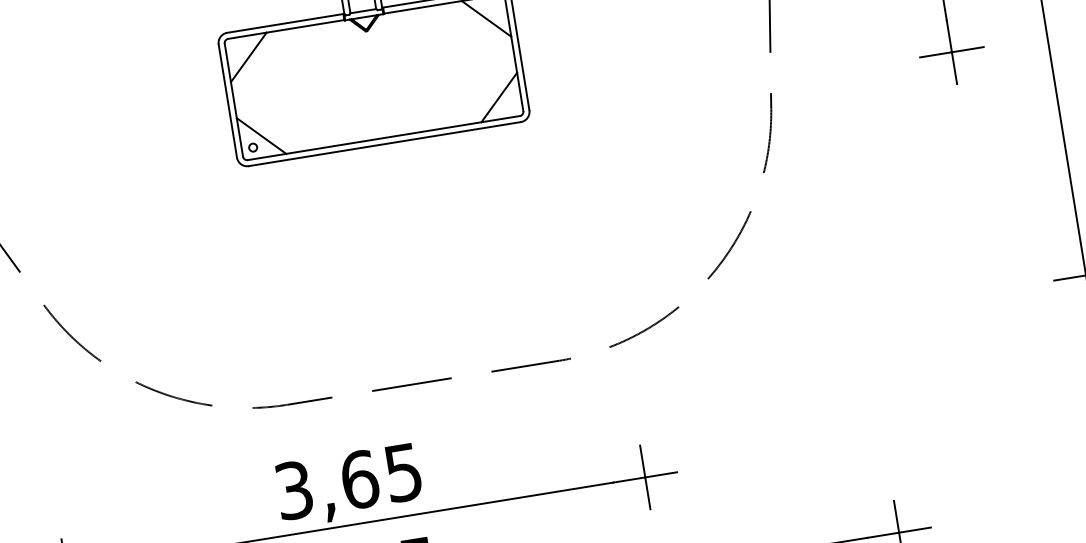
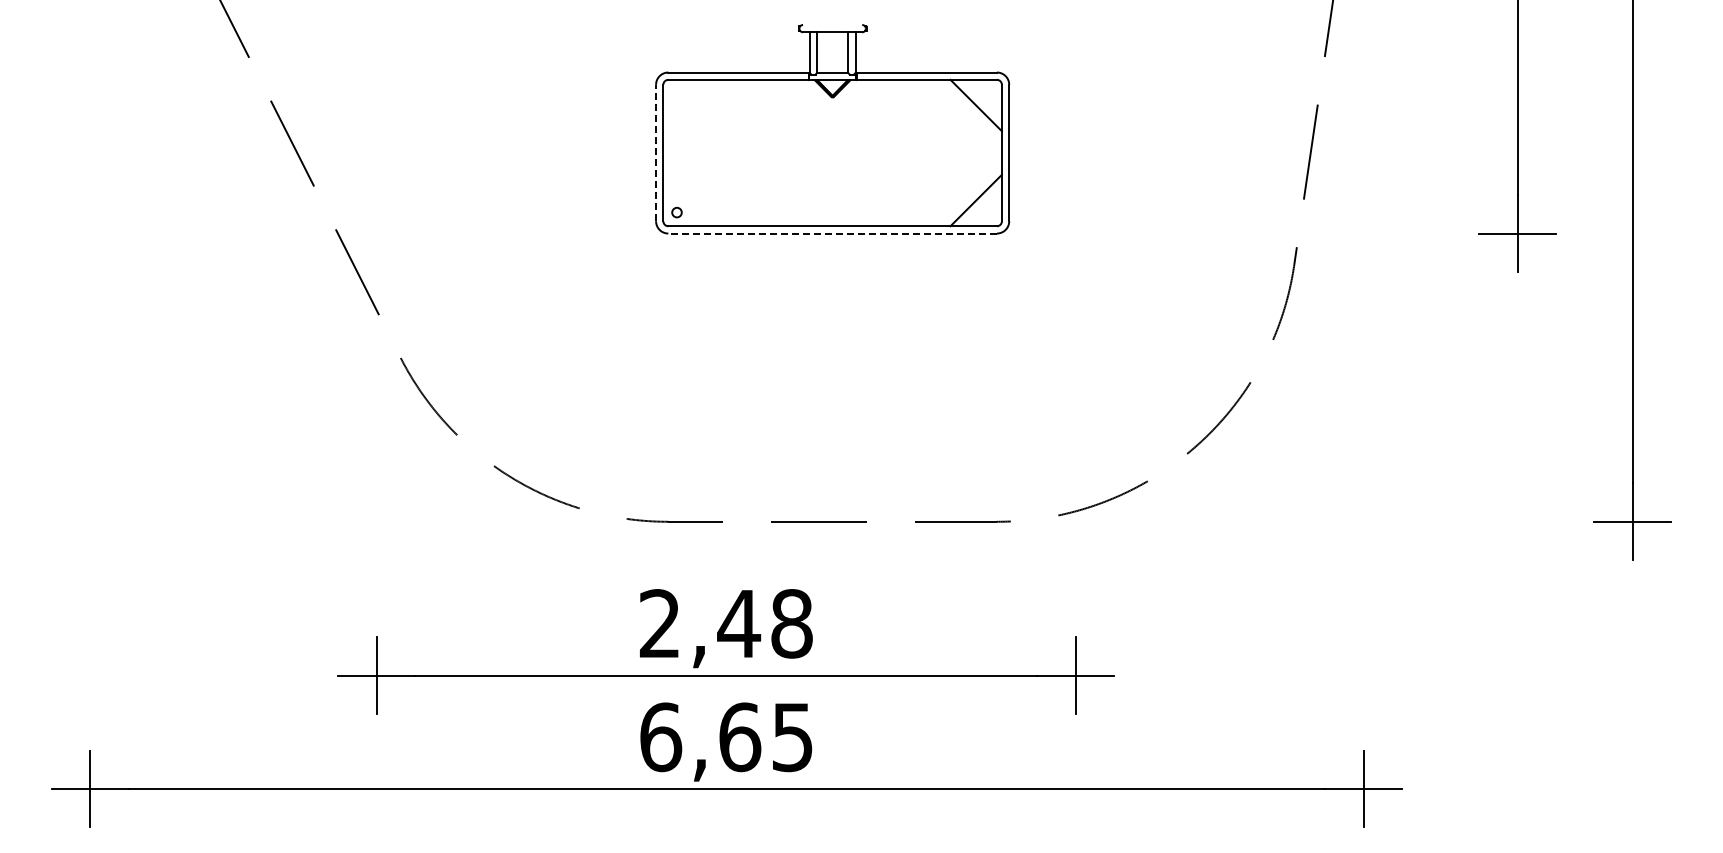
line: (248, 57) -> (688, 105), removed
line: (228, 100) -> (656, 152), solid -> dashed
line: (261, 136) -> (688, 200), removed
line: (384, 144) -> (832, 233), solid -> dashed
text: (349, 481) -> (726, 623), 3,65 -> 2,48

